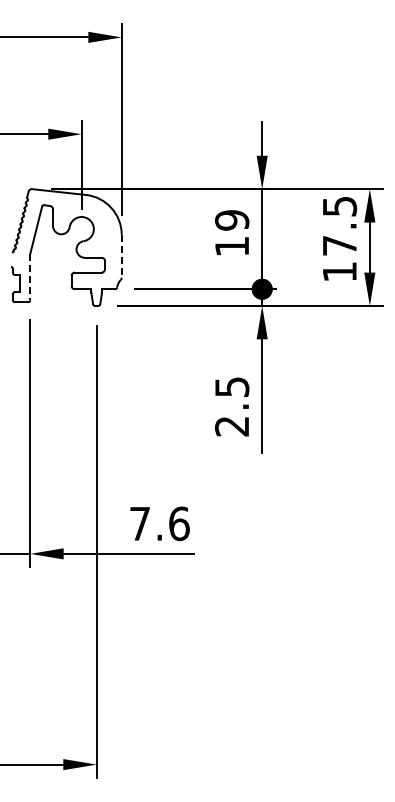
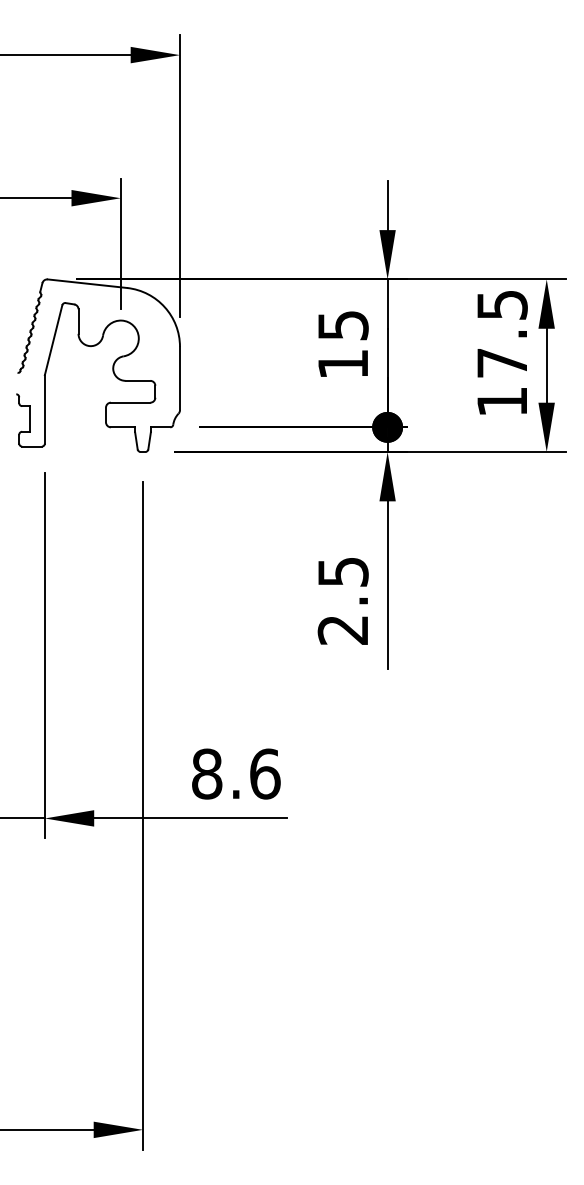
text: (232, 220) -> (343, 325), 19 -> 15
line: (121, 256) -> (179, 378), dashed -> solid
line: (30, 277) -> (45, 409), dashed -> solid
text: (139, 523) -> (206, 773), 7.6 -> 8.6

